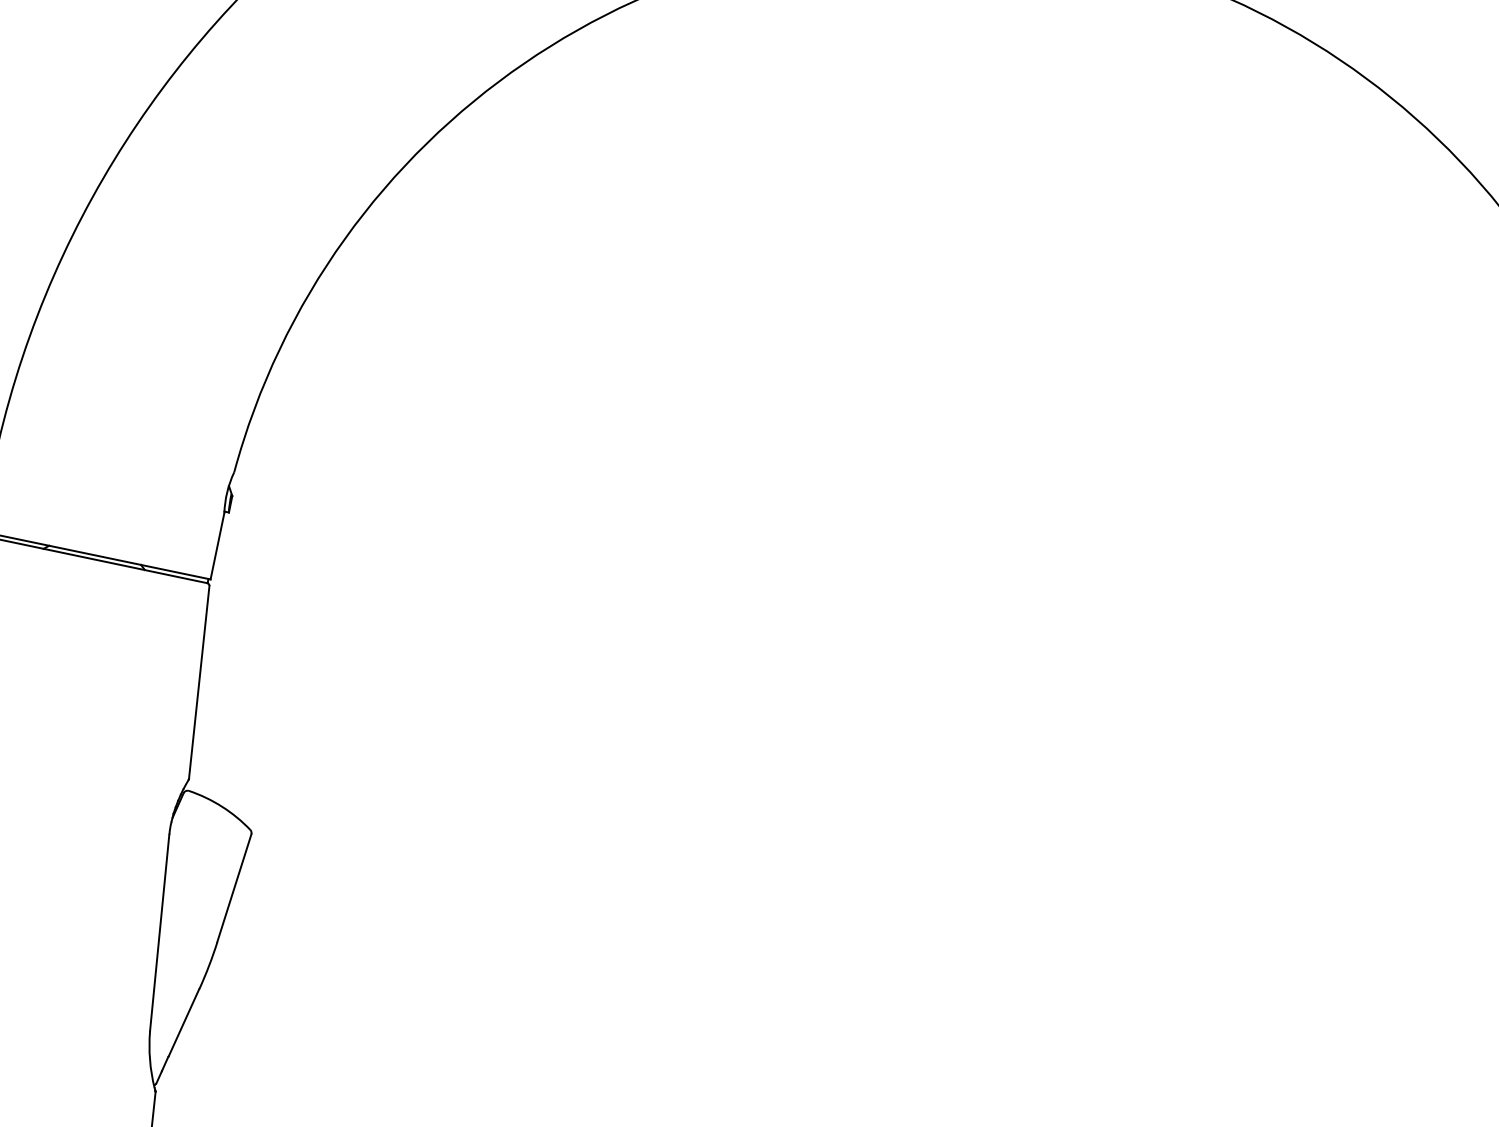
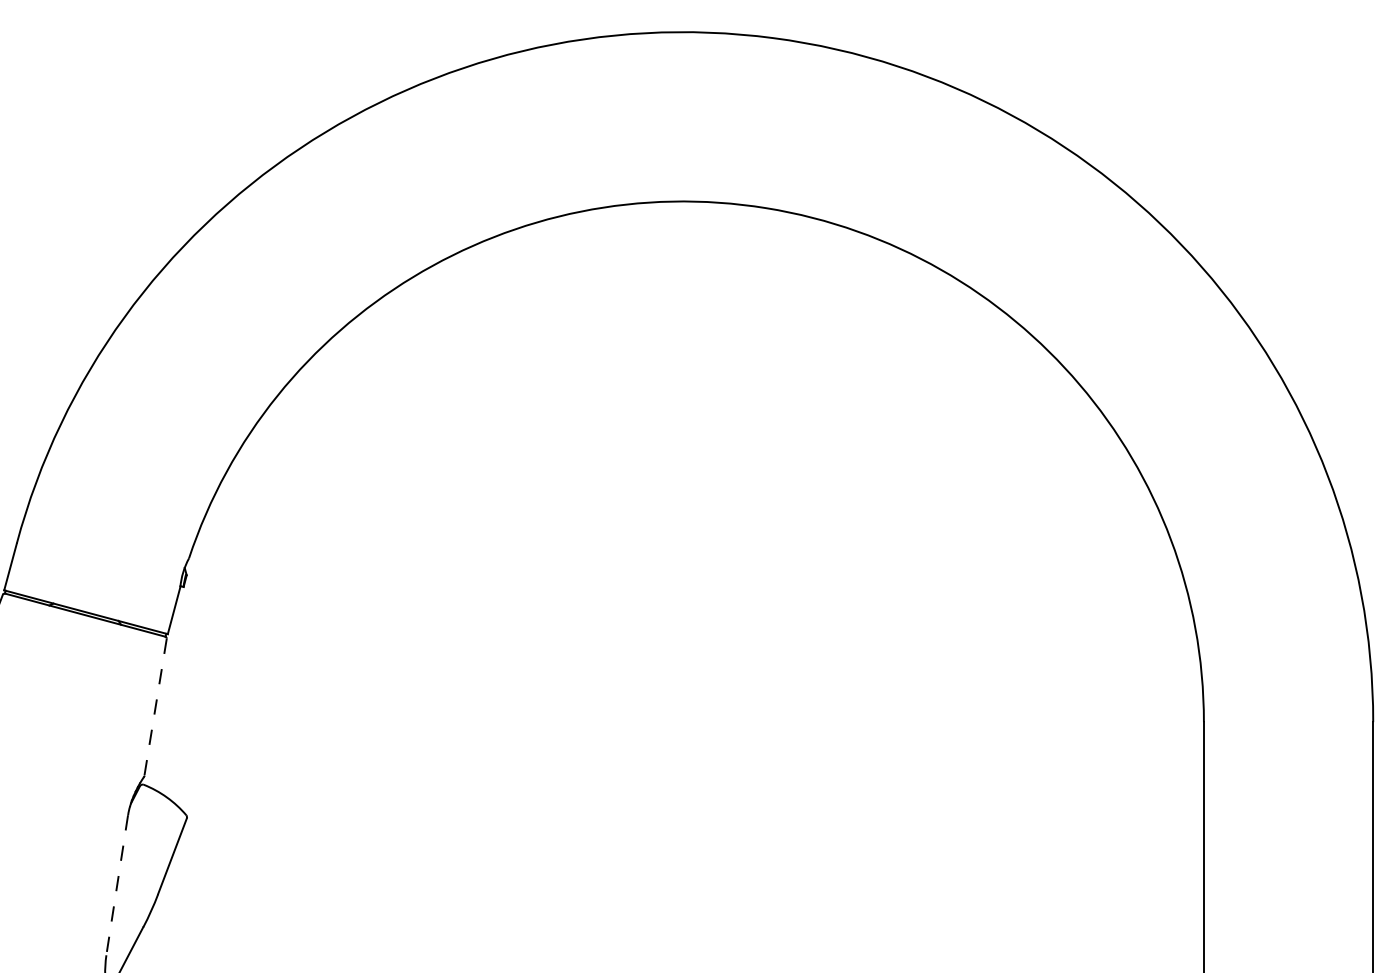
line: (199, 682) -> (155, 707), solid -> dashed
line: (160, 933) -> (117, 885), solid -> dashed

